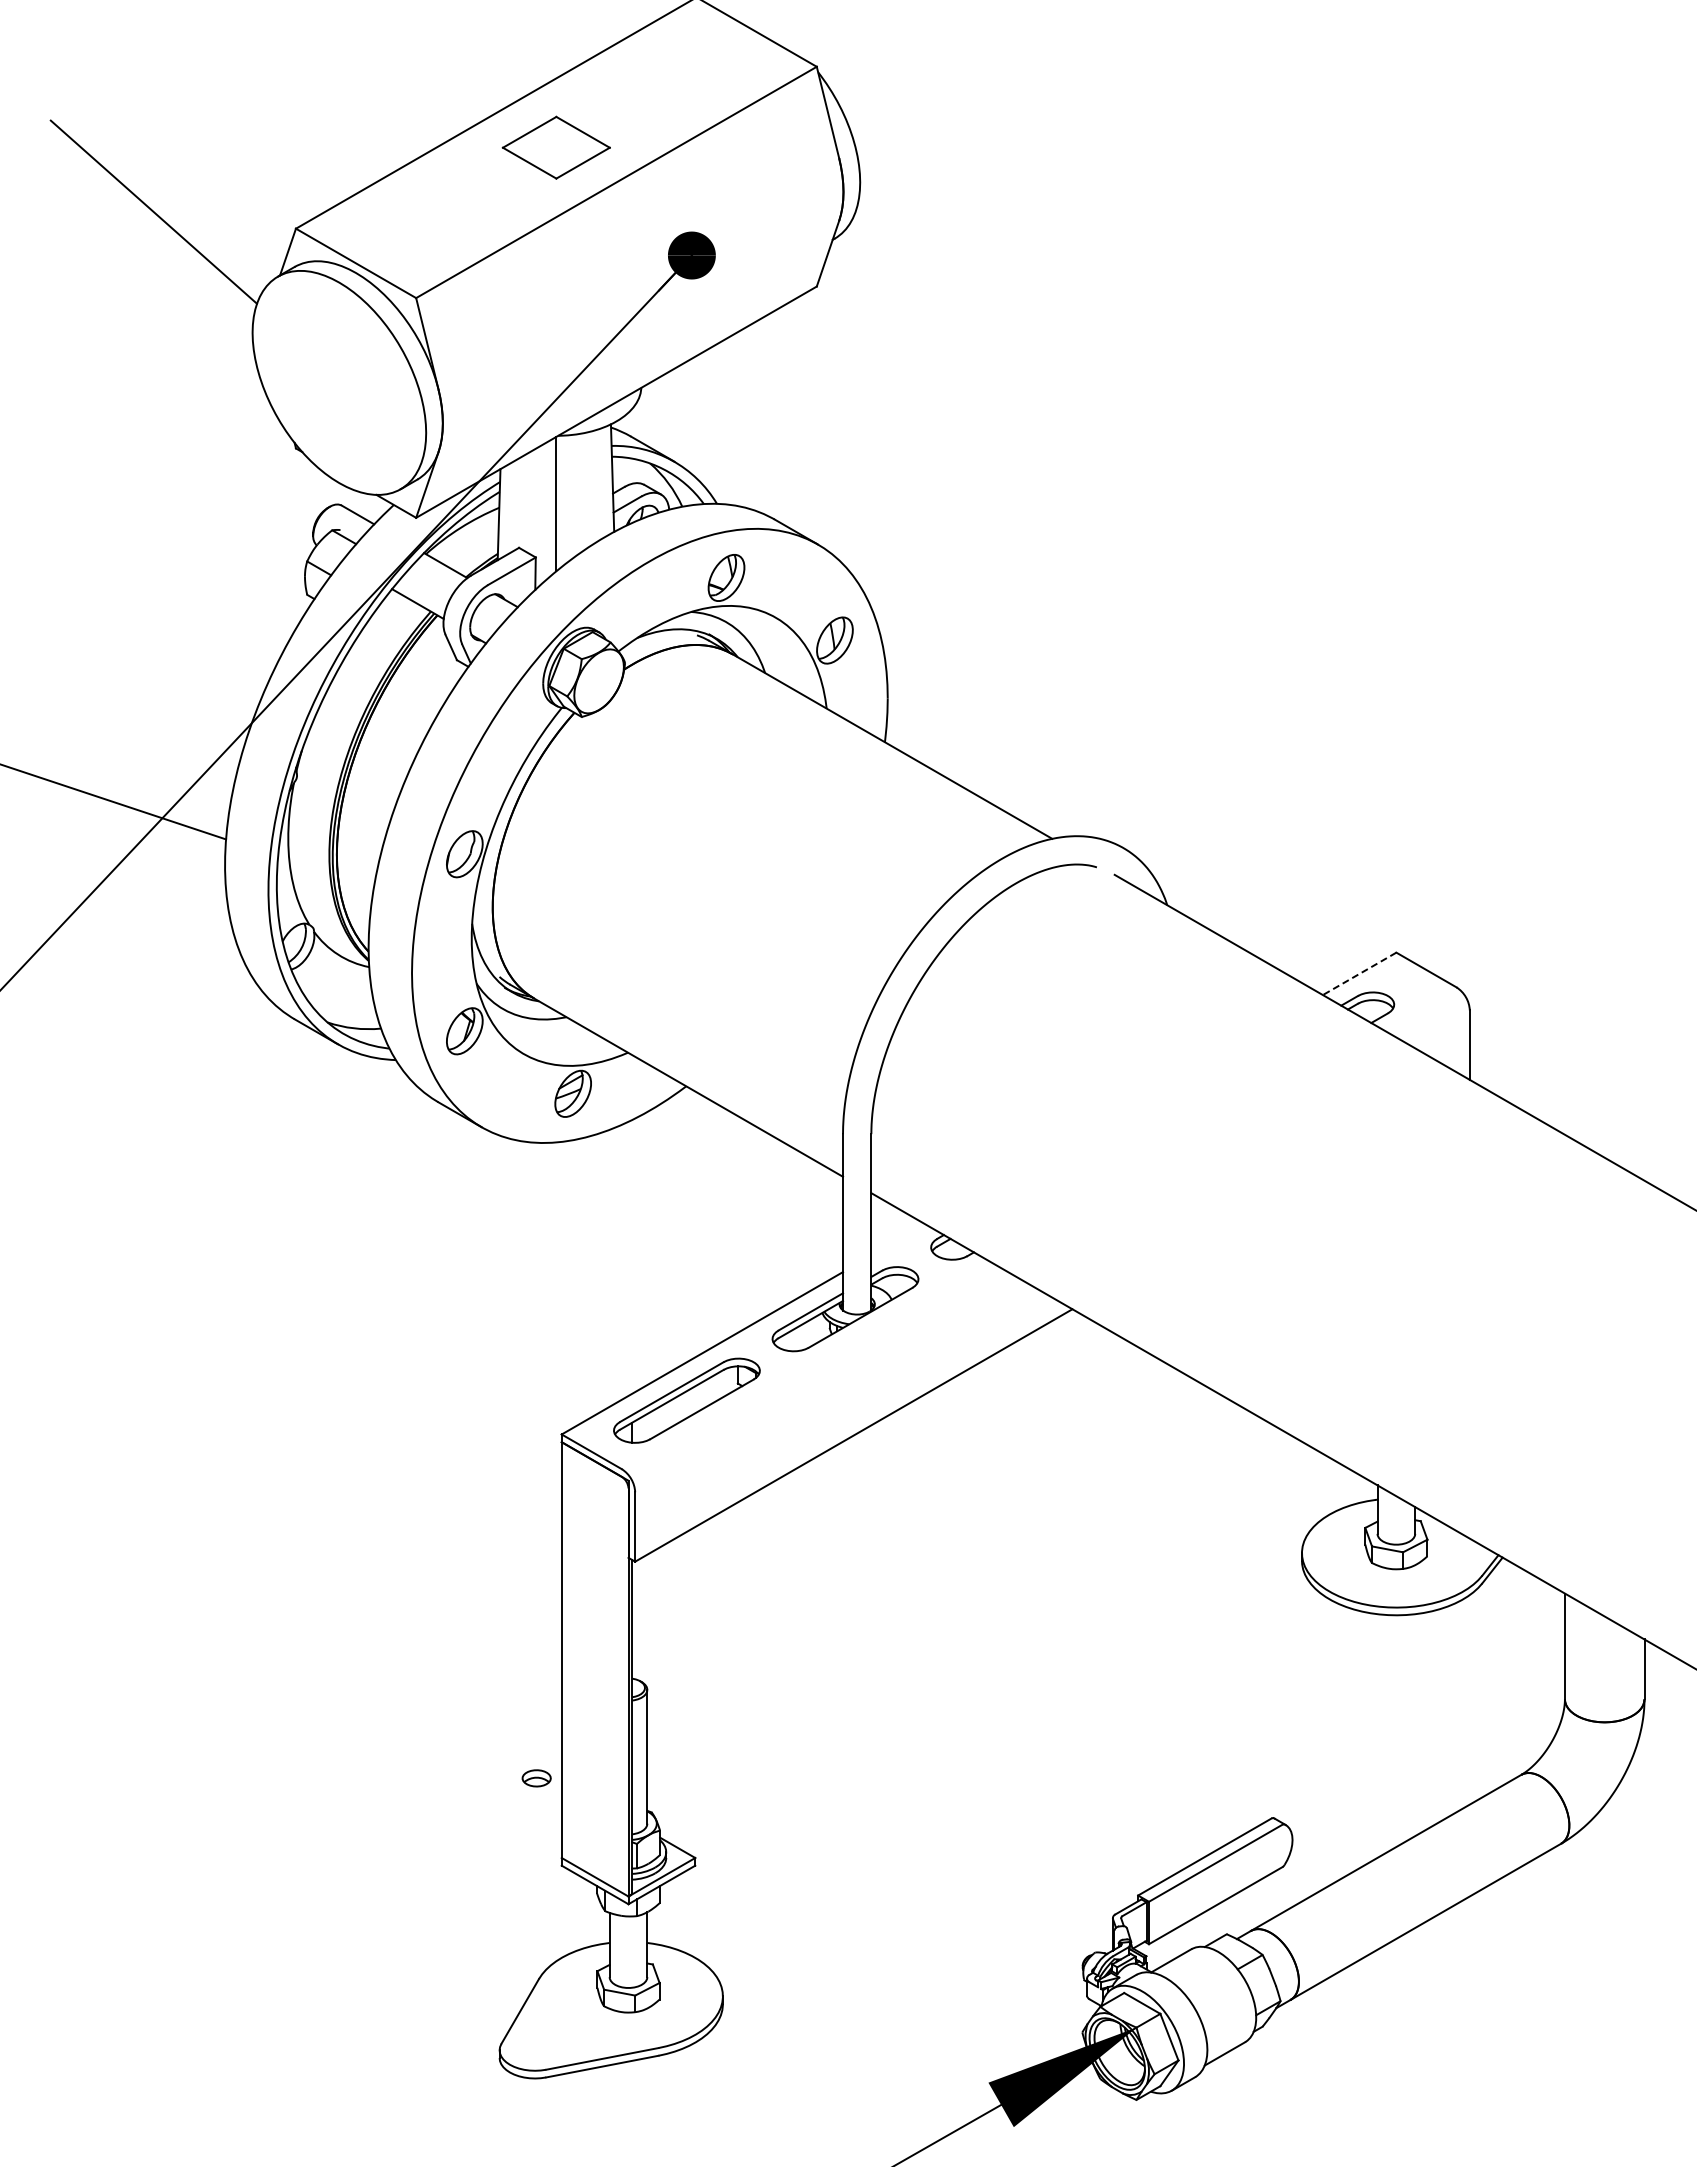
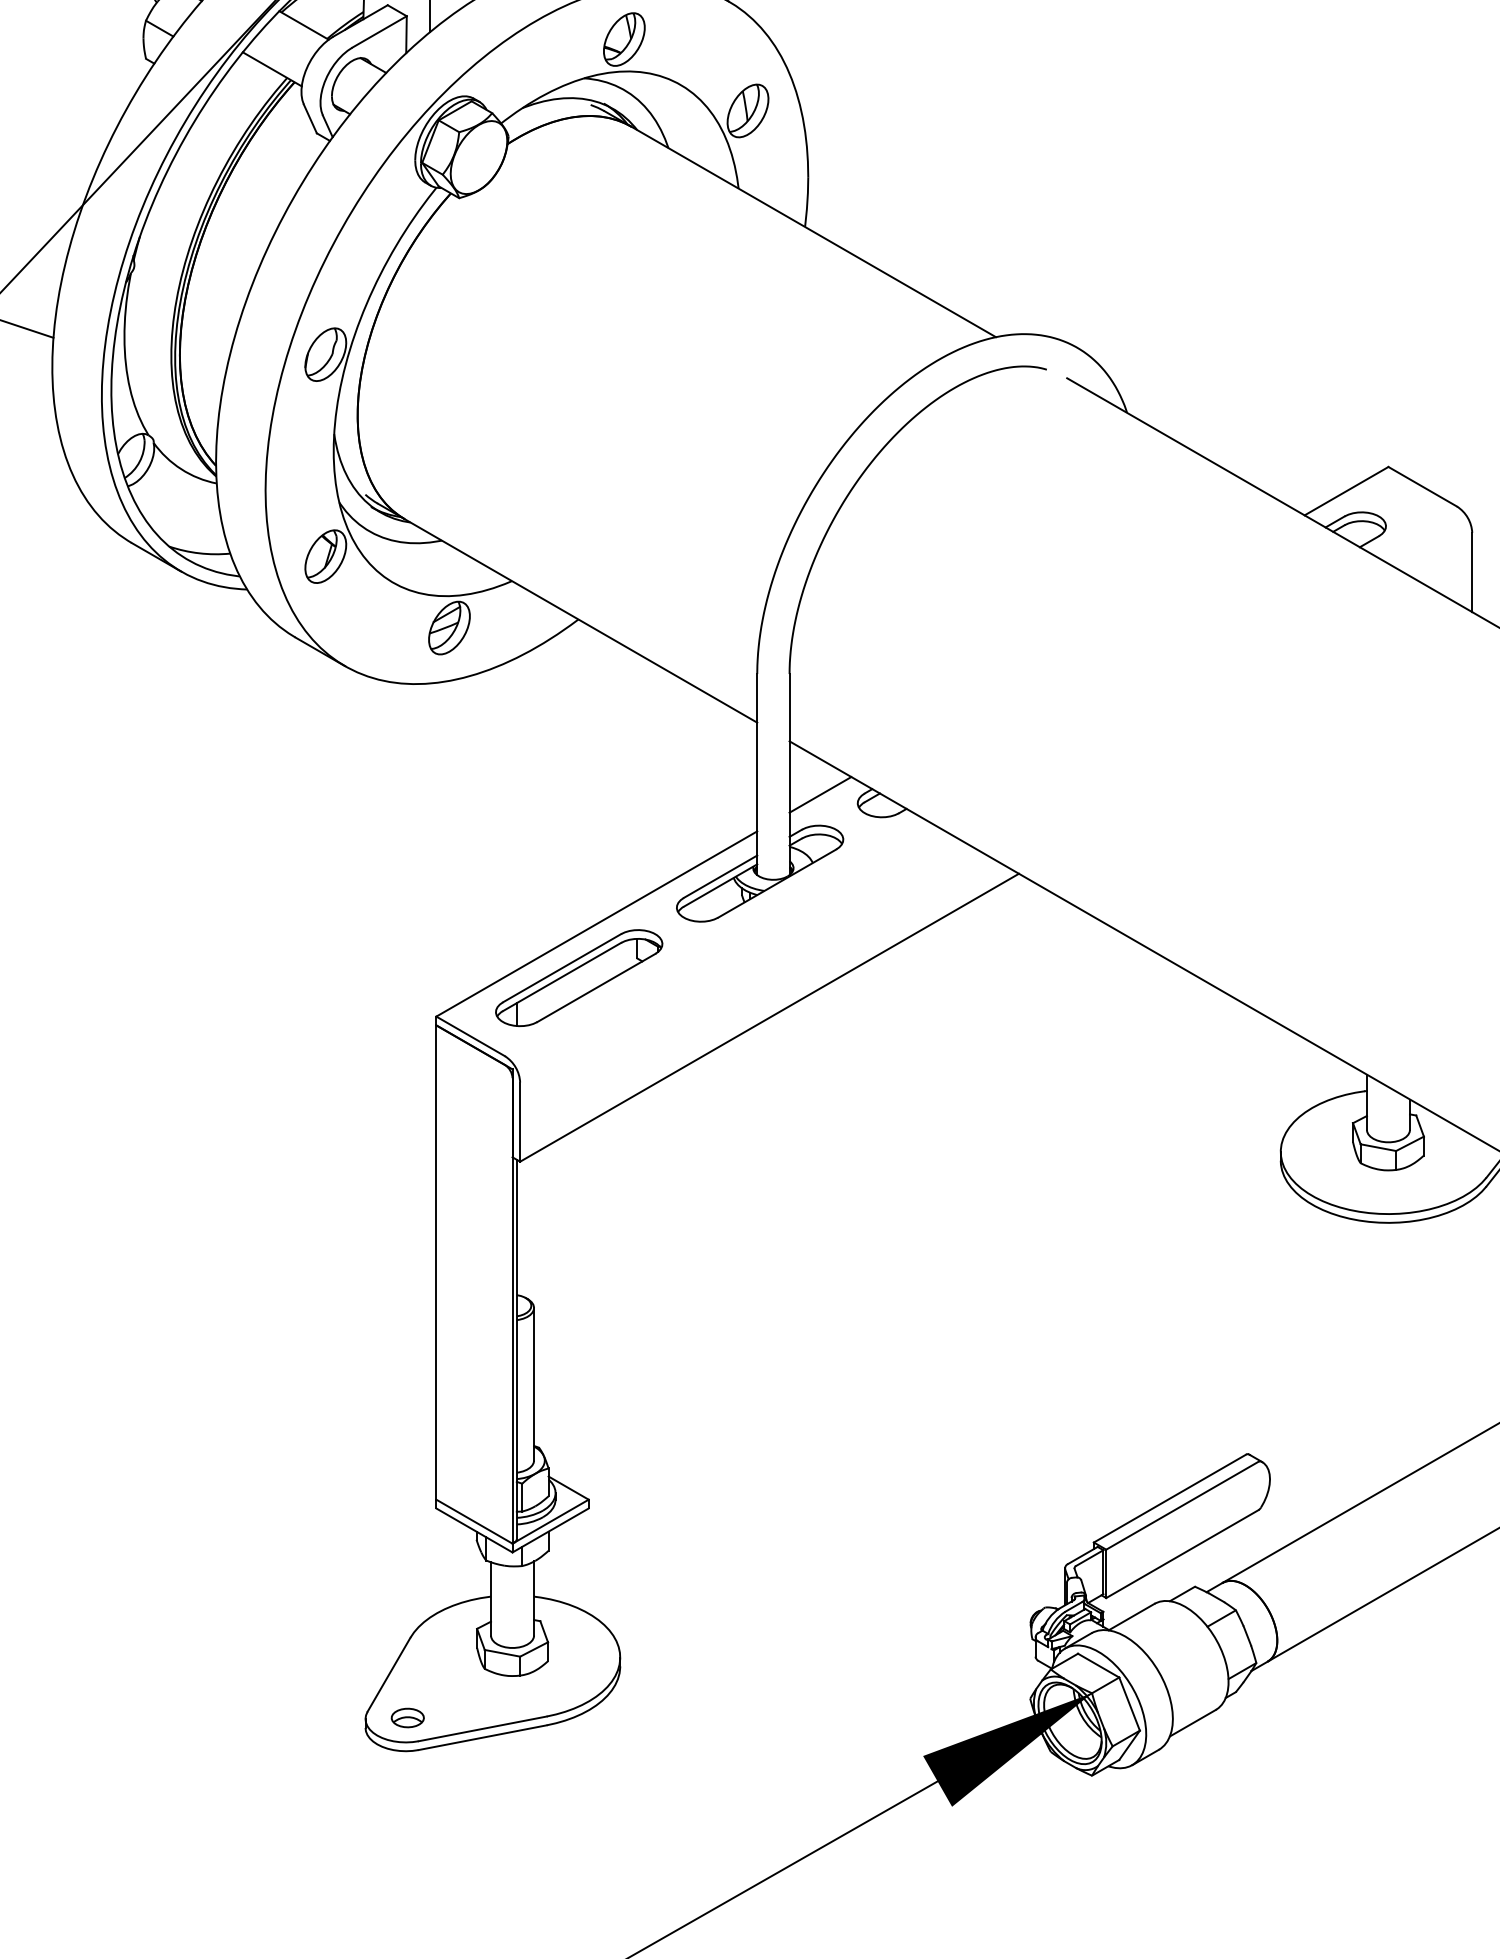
line: (1359, 974) -> (1346, 491), dashed -> solid
line: (898, 1239) -> (820, 794), added
part: (536, 1778) -> (407, 1718), moved

